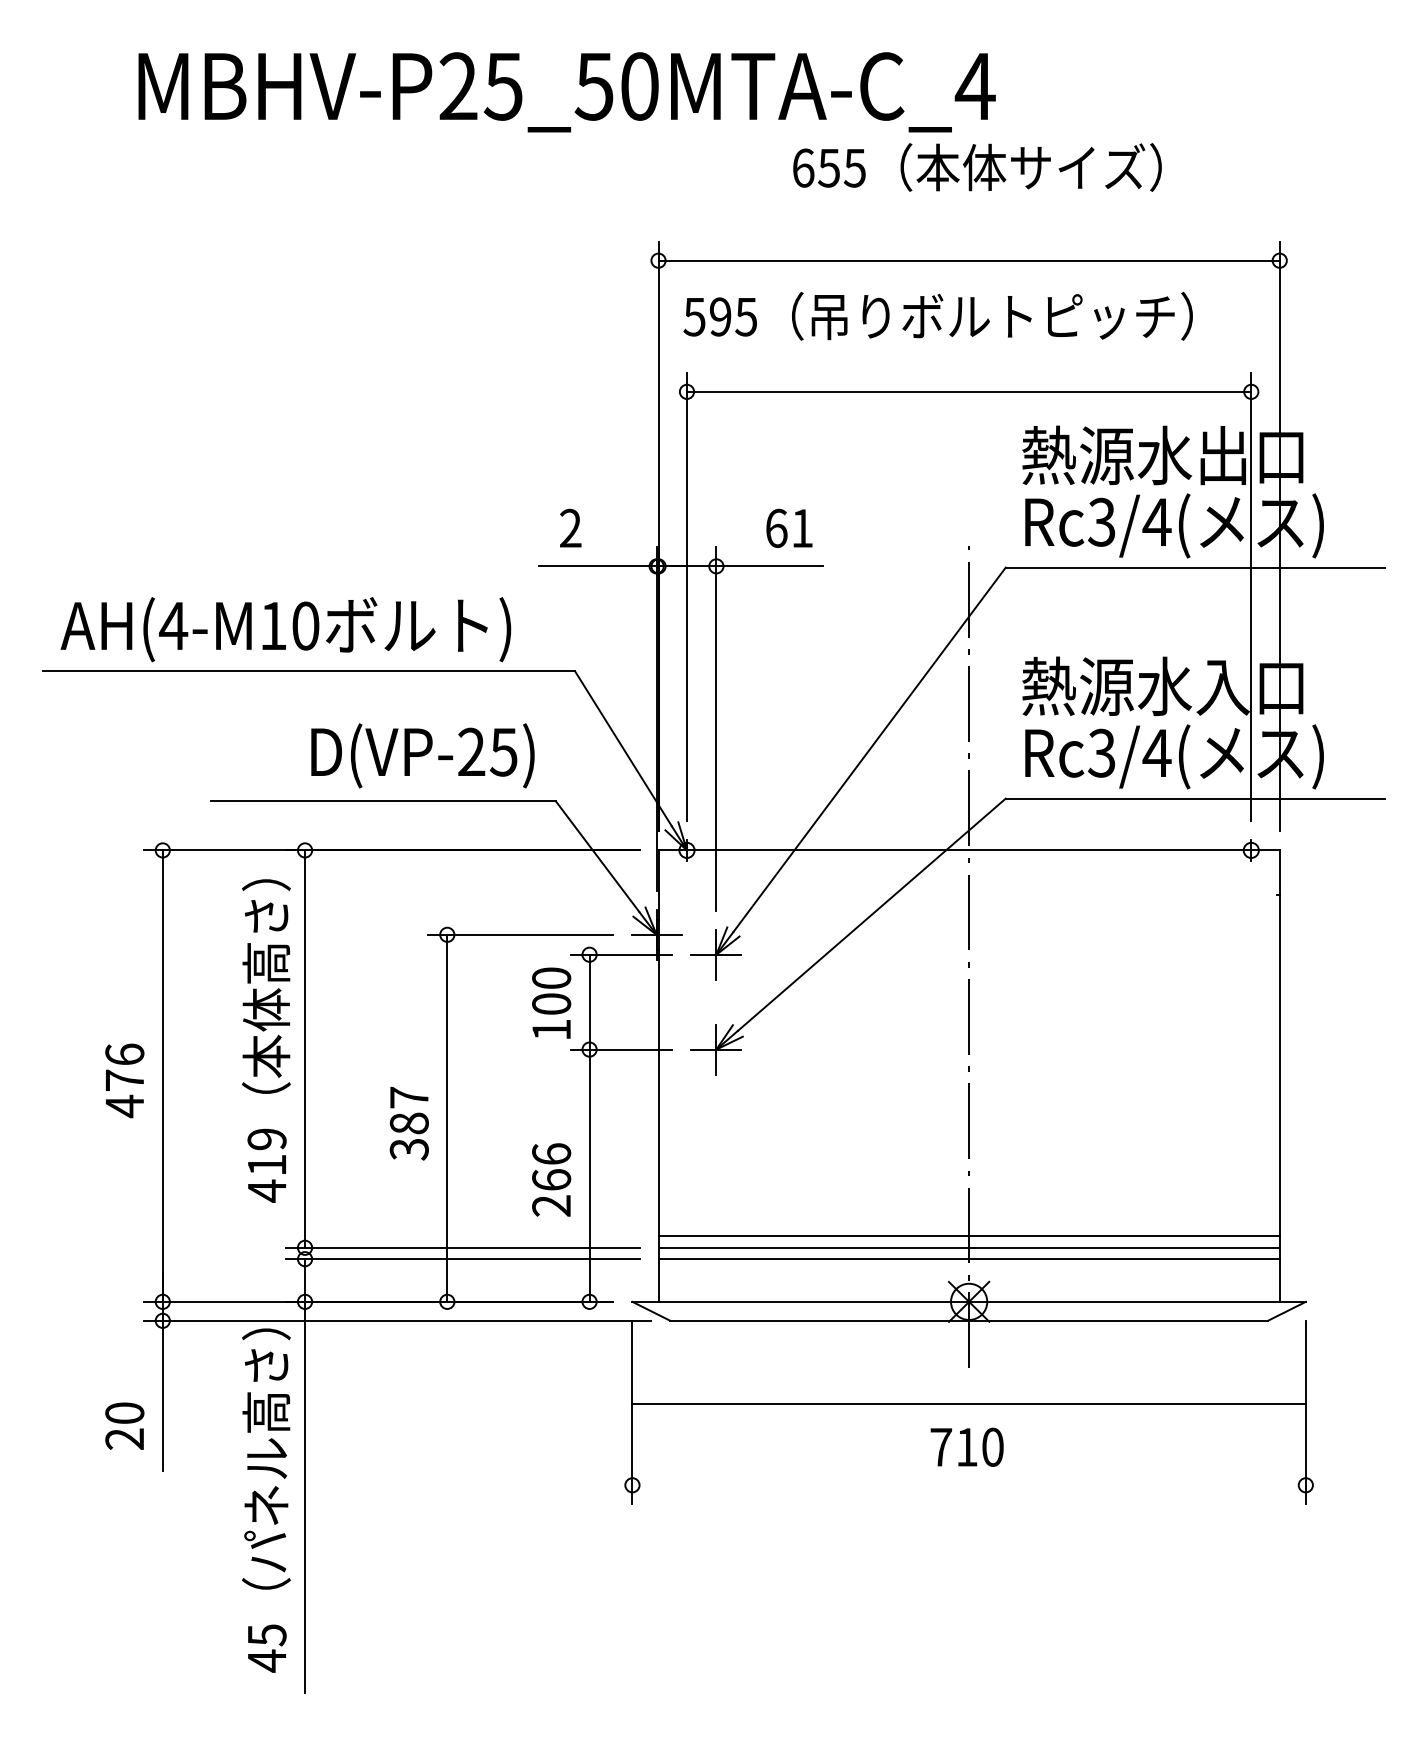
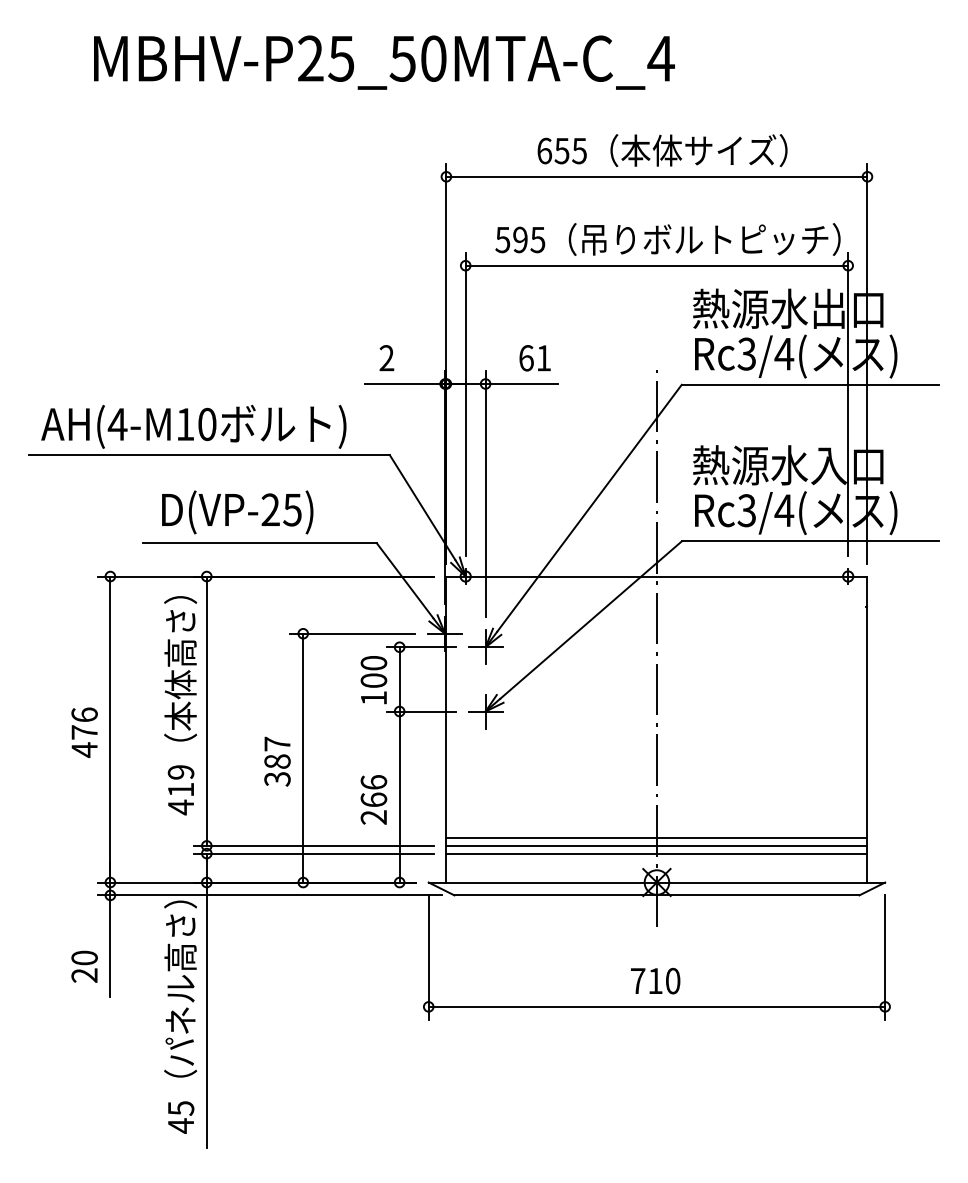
text: (977, 167) -> (662, 150), moved
text: (937, 316) -> (667, 239), moved
text: (422, 755) -> (237, 512), moved
line: (968, 1403) -> (656, 1006), moved

